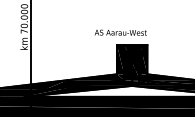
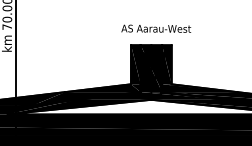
text: (120, 32) -> (155, 28), moved

